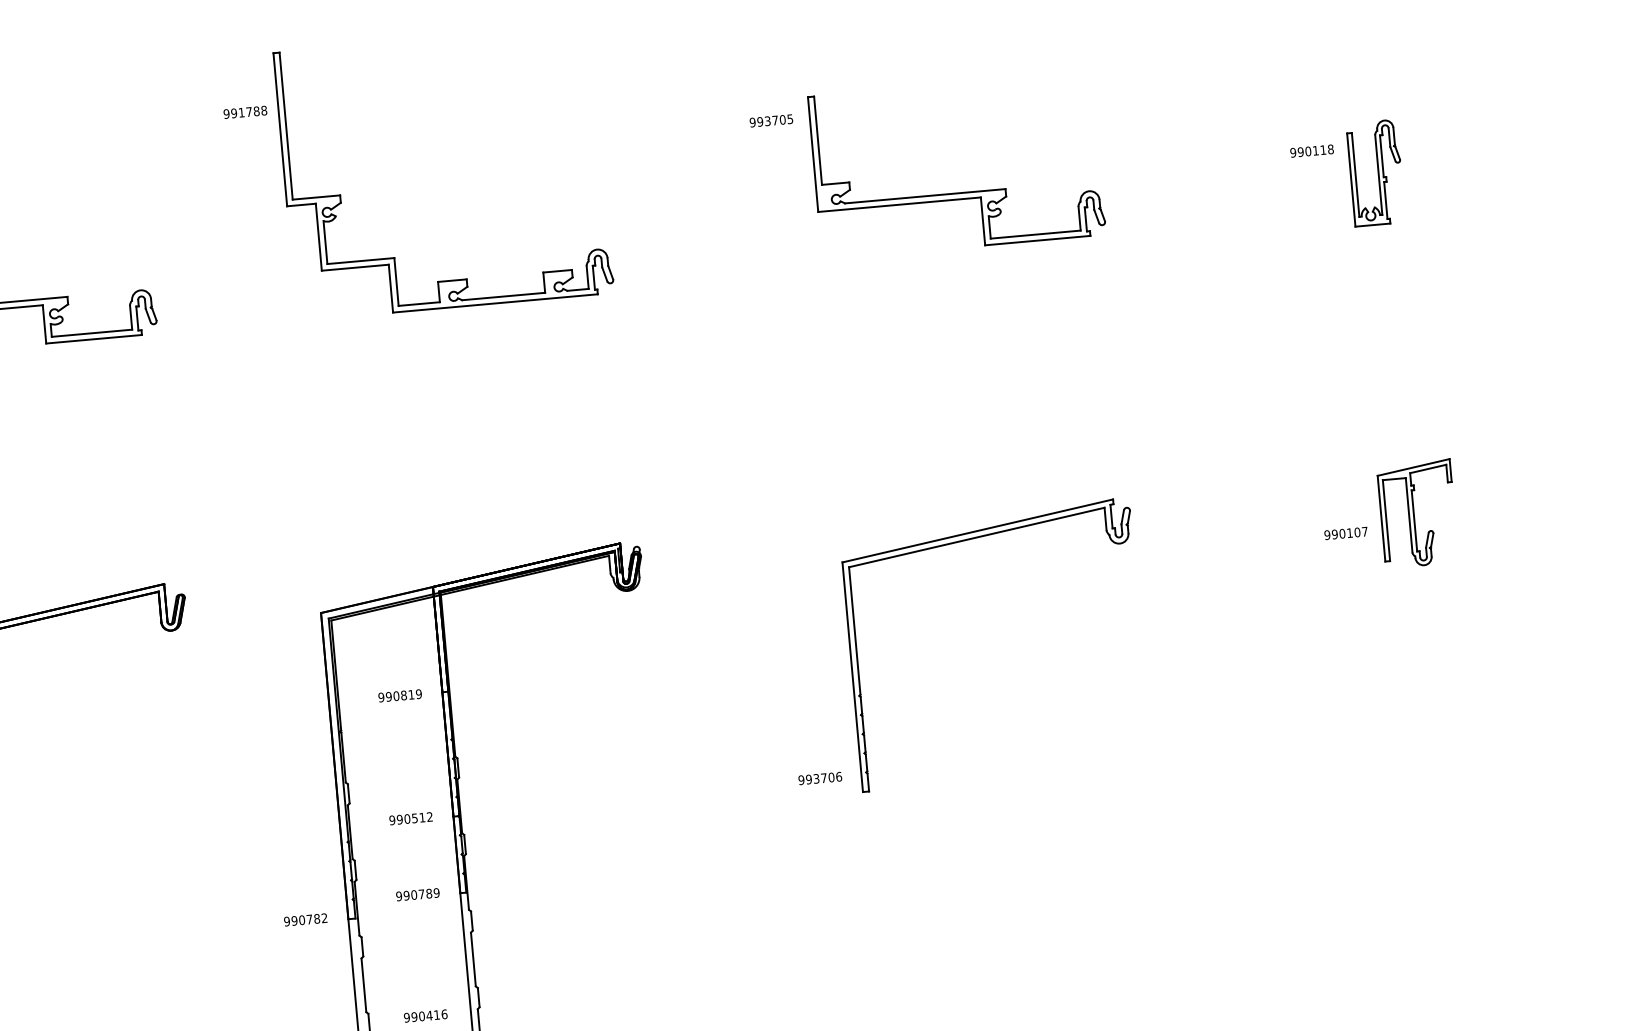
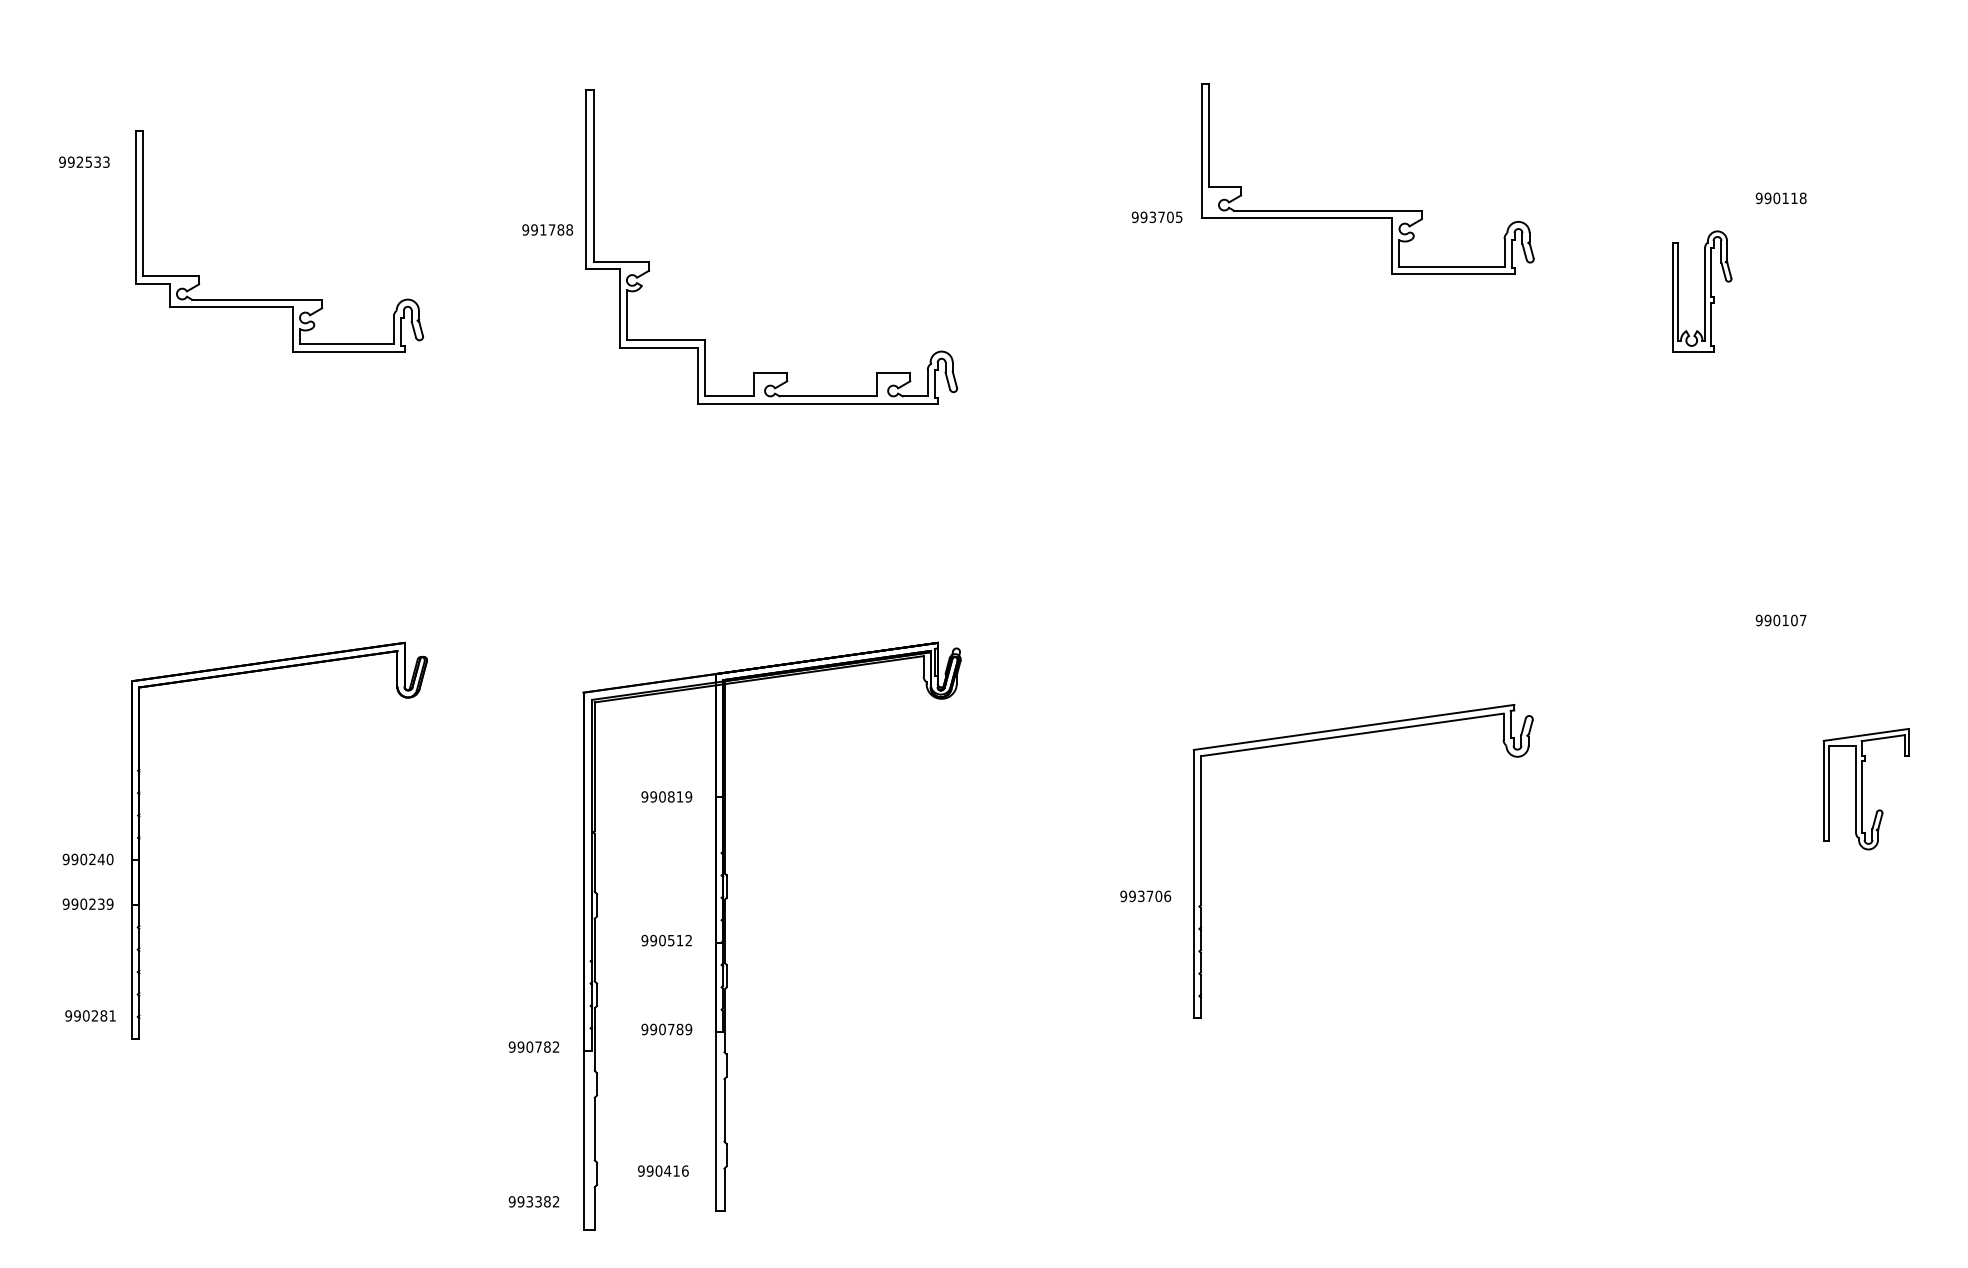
text: (245, 111) -> (547, 229), moved
text: (770, 121) -> (1156, 217), moved
text: (1311, 151) -> (1780, 198), moved
part: (1376, 173) -> (1702, 291), moved
part: (959, 193) -> (1367, 210), moved
part: (394, 257) -> (705, 339), moved
part: (1417, 514) -> (1865, 789), moved
text: (1345, 533) -> (1780, 620), moved
part: (969, 540) -> (1343, 737), moved
text: (820, 778) -> (1145, 896), moved

